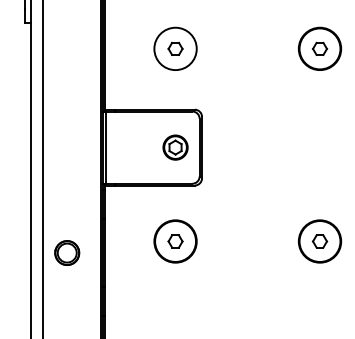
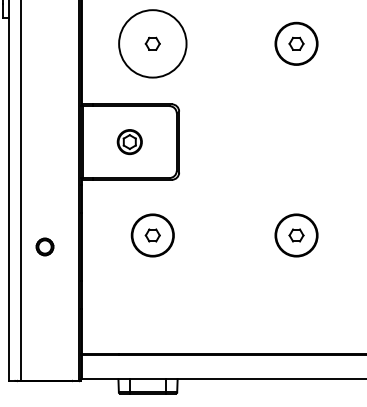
circle: (175, 48) -> (152, 43), size x1.6
part: (175, 148) -> (129, 142), moved
part: (66, 252) -> (44, 246), size x0.7

